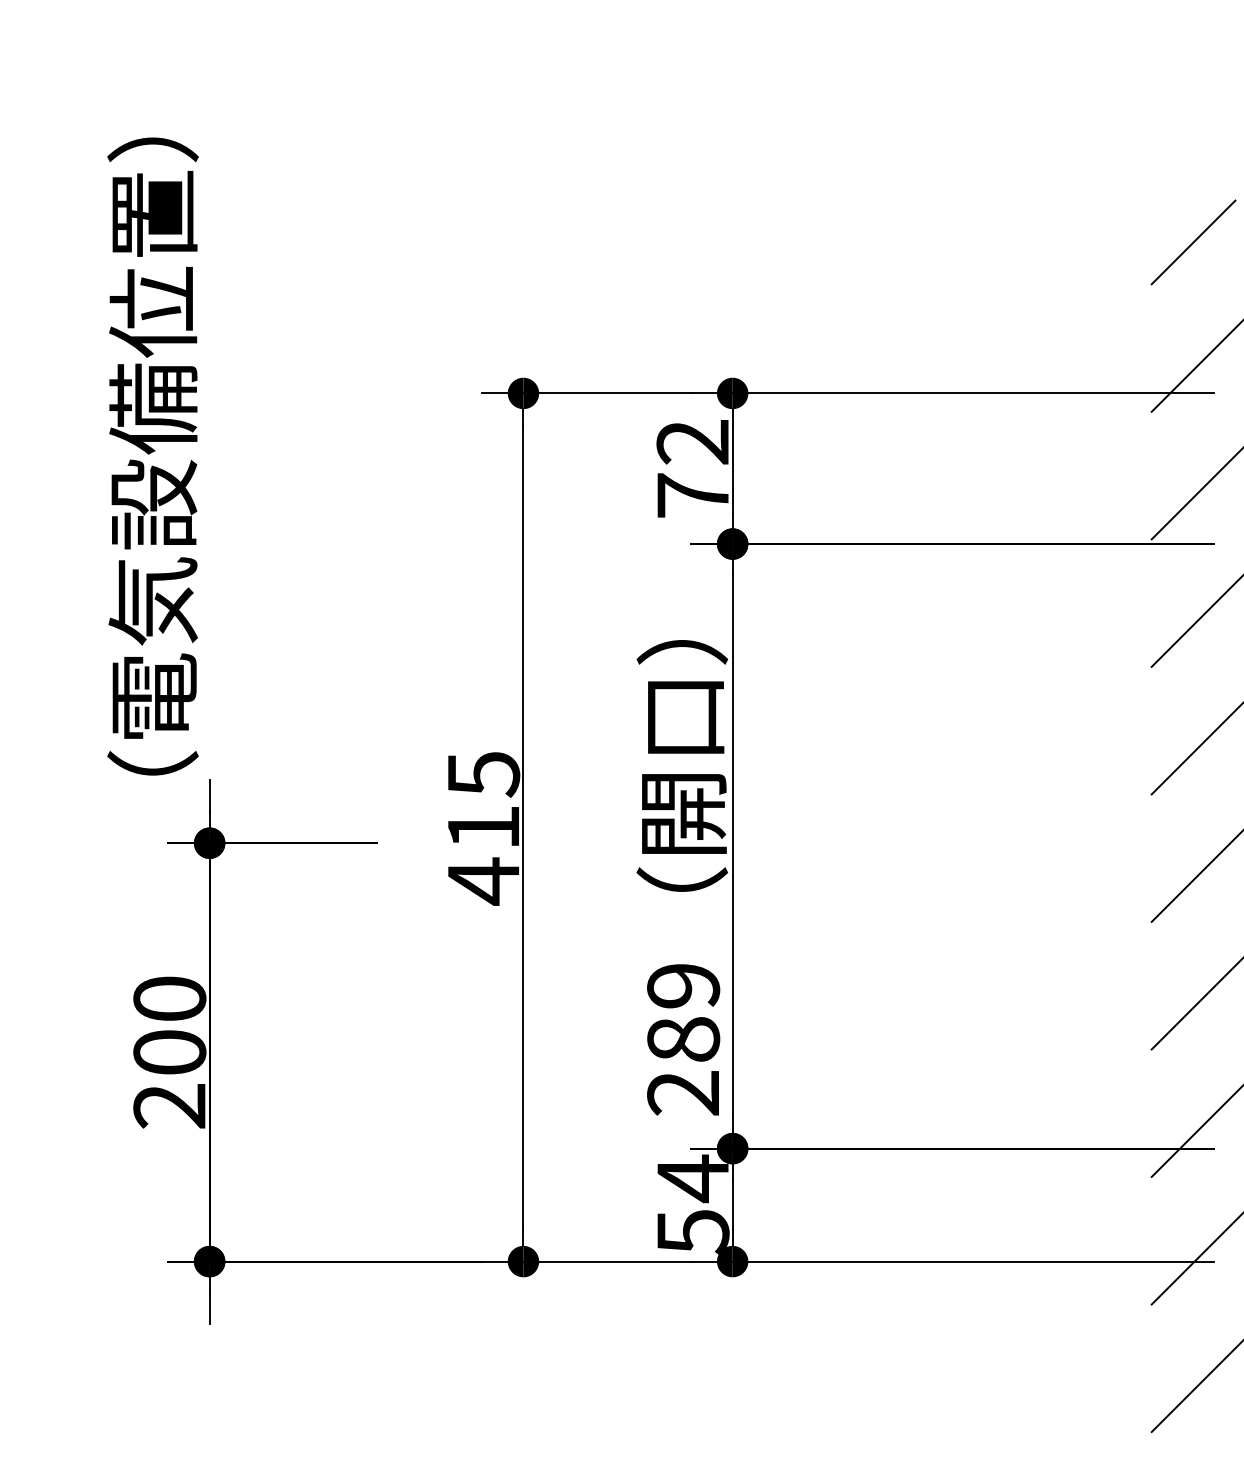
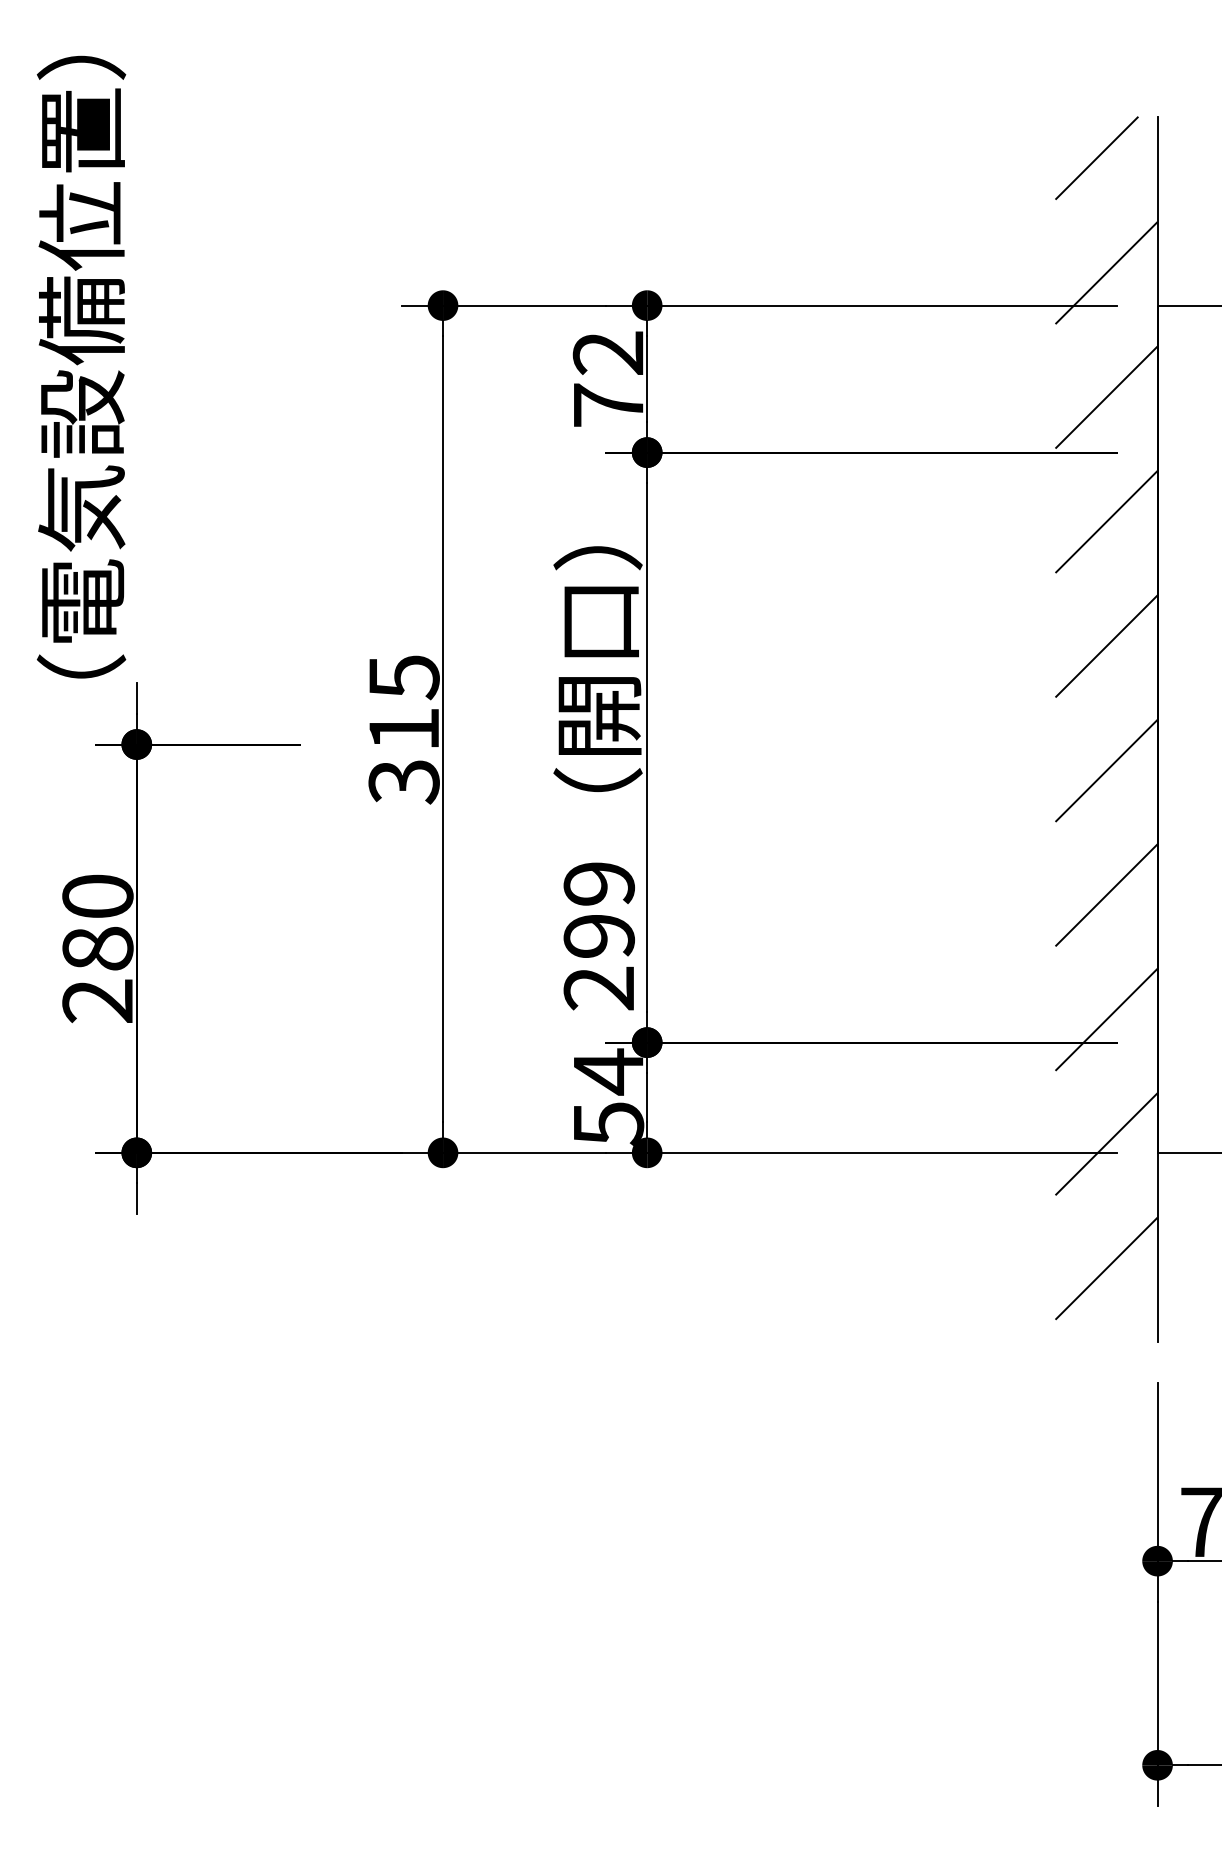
text: (482, 881) -> (403, 781), 415 -> 315
text: (683, 1038) -> (599, 935), 289 -> 299
text: (169, 1052) -> (97, 948), 200 -> 280

